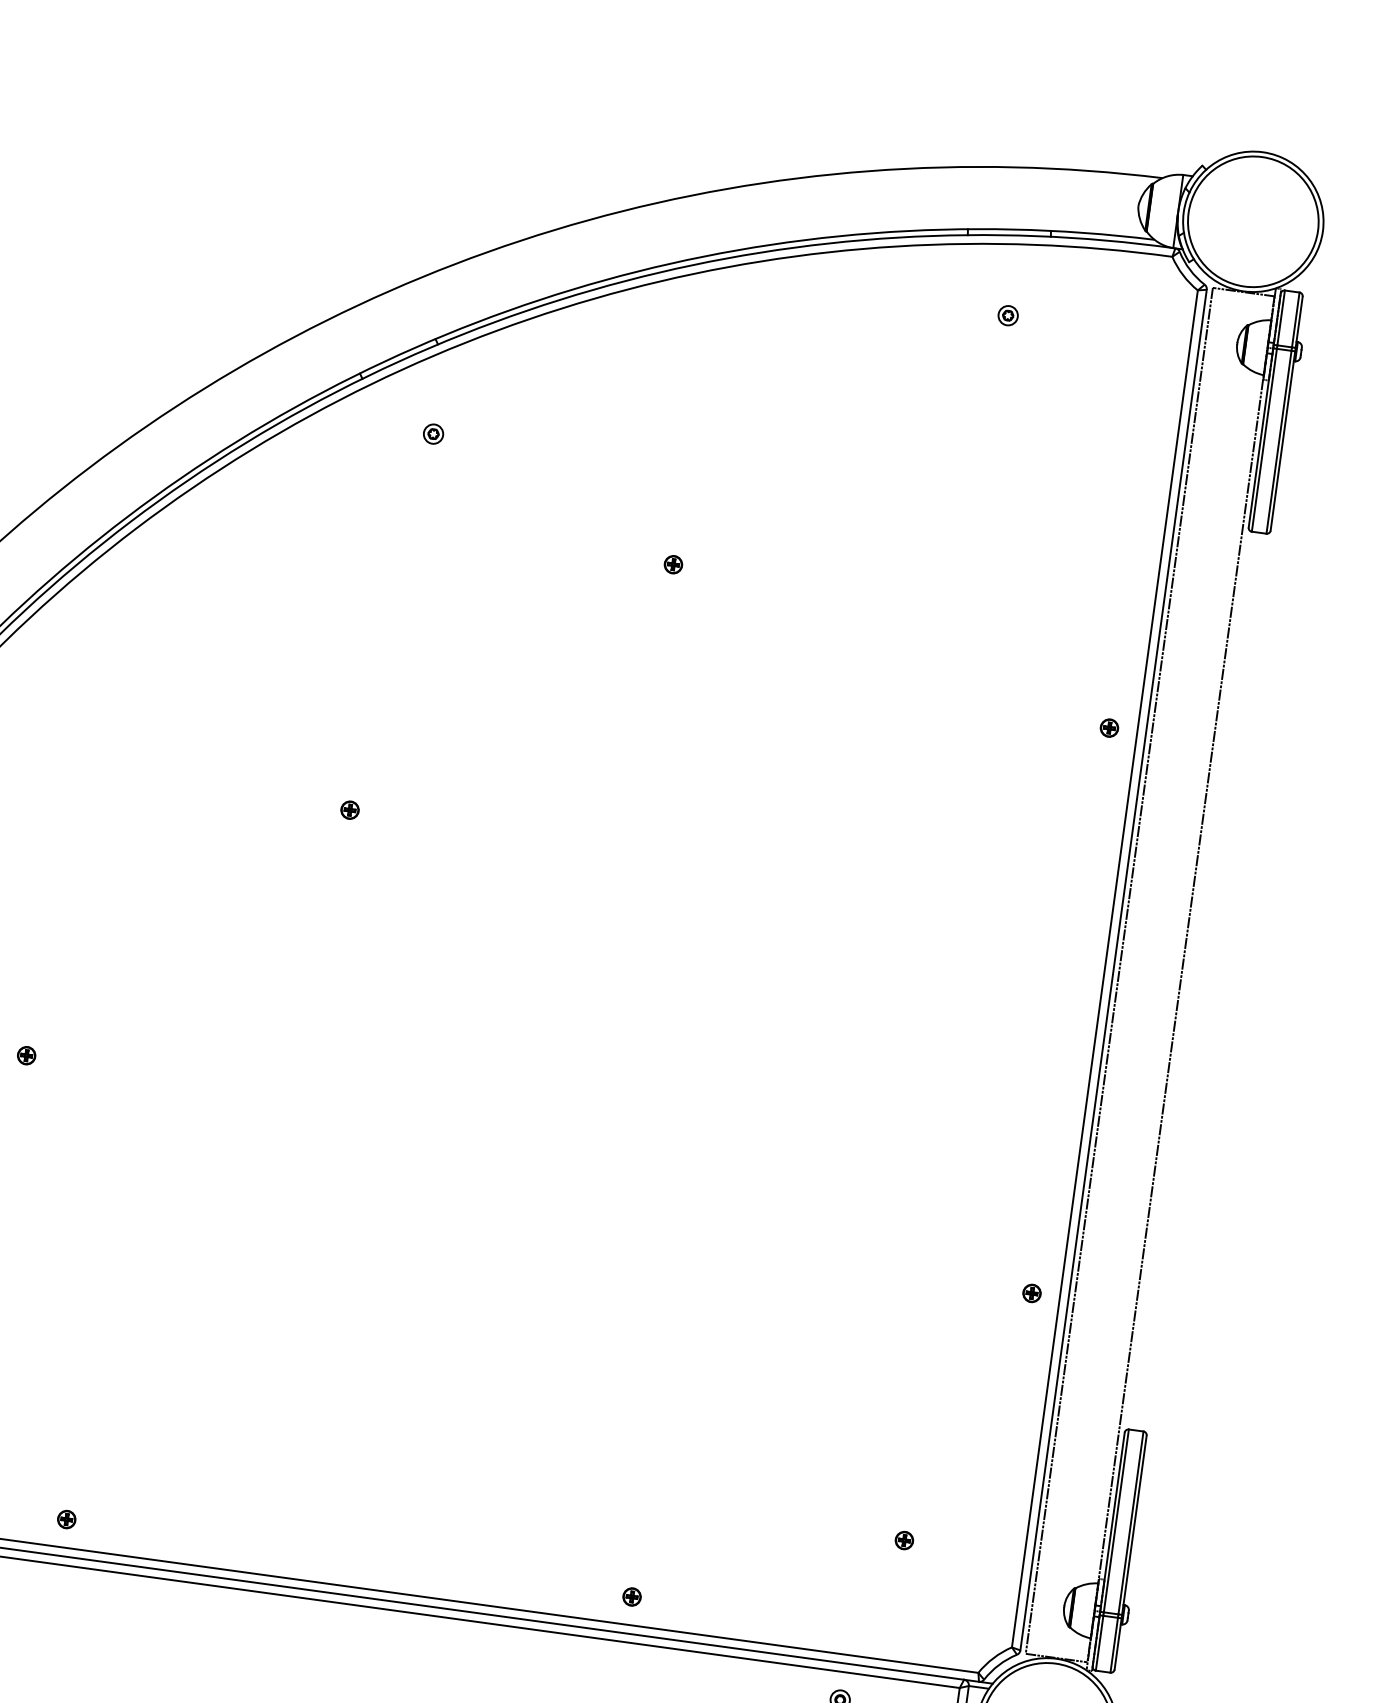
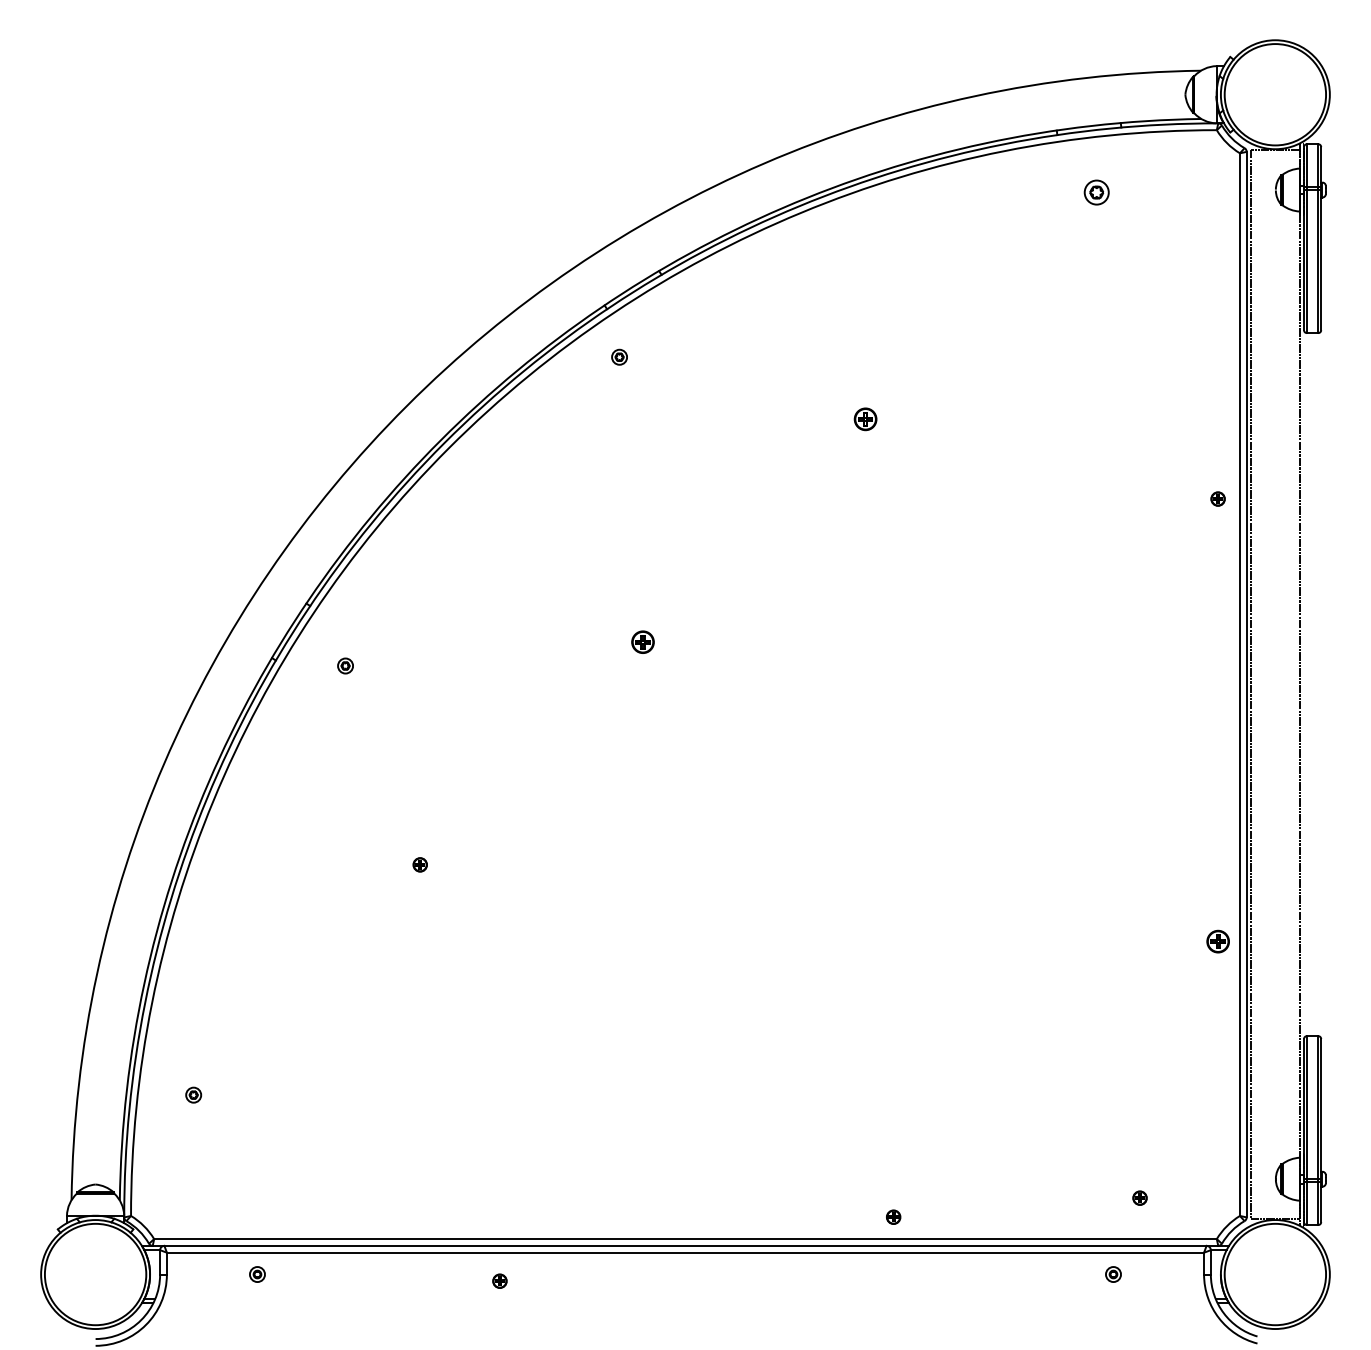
part: (1007, 315) -> (1096, 192), size x1.6
part: (433, 433) -> (619, 356), moved
part: (673, 564) -> (865, 419), size x1.6
part: (349, 809) -> (642, 641), size x1.6
part: (1031, 1292) -> (1217, 941), size x1.6
part: (66, 1518) -> (499, 1280), moved
part: (903, 1539) -> (1139, 1197), moved
part: (632, 1596) -> (893, 1216), moved

